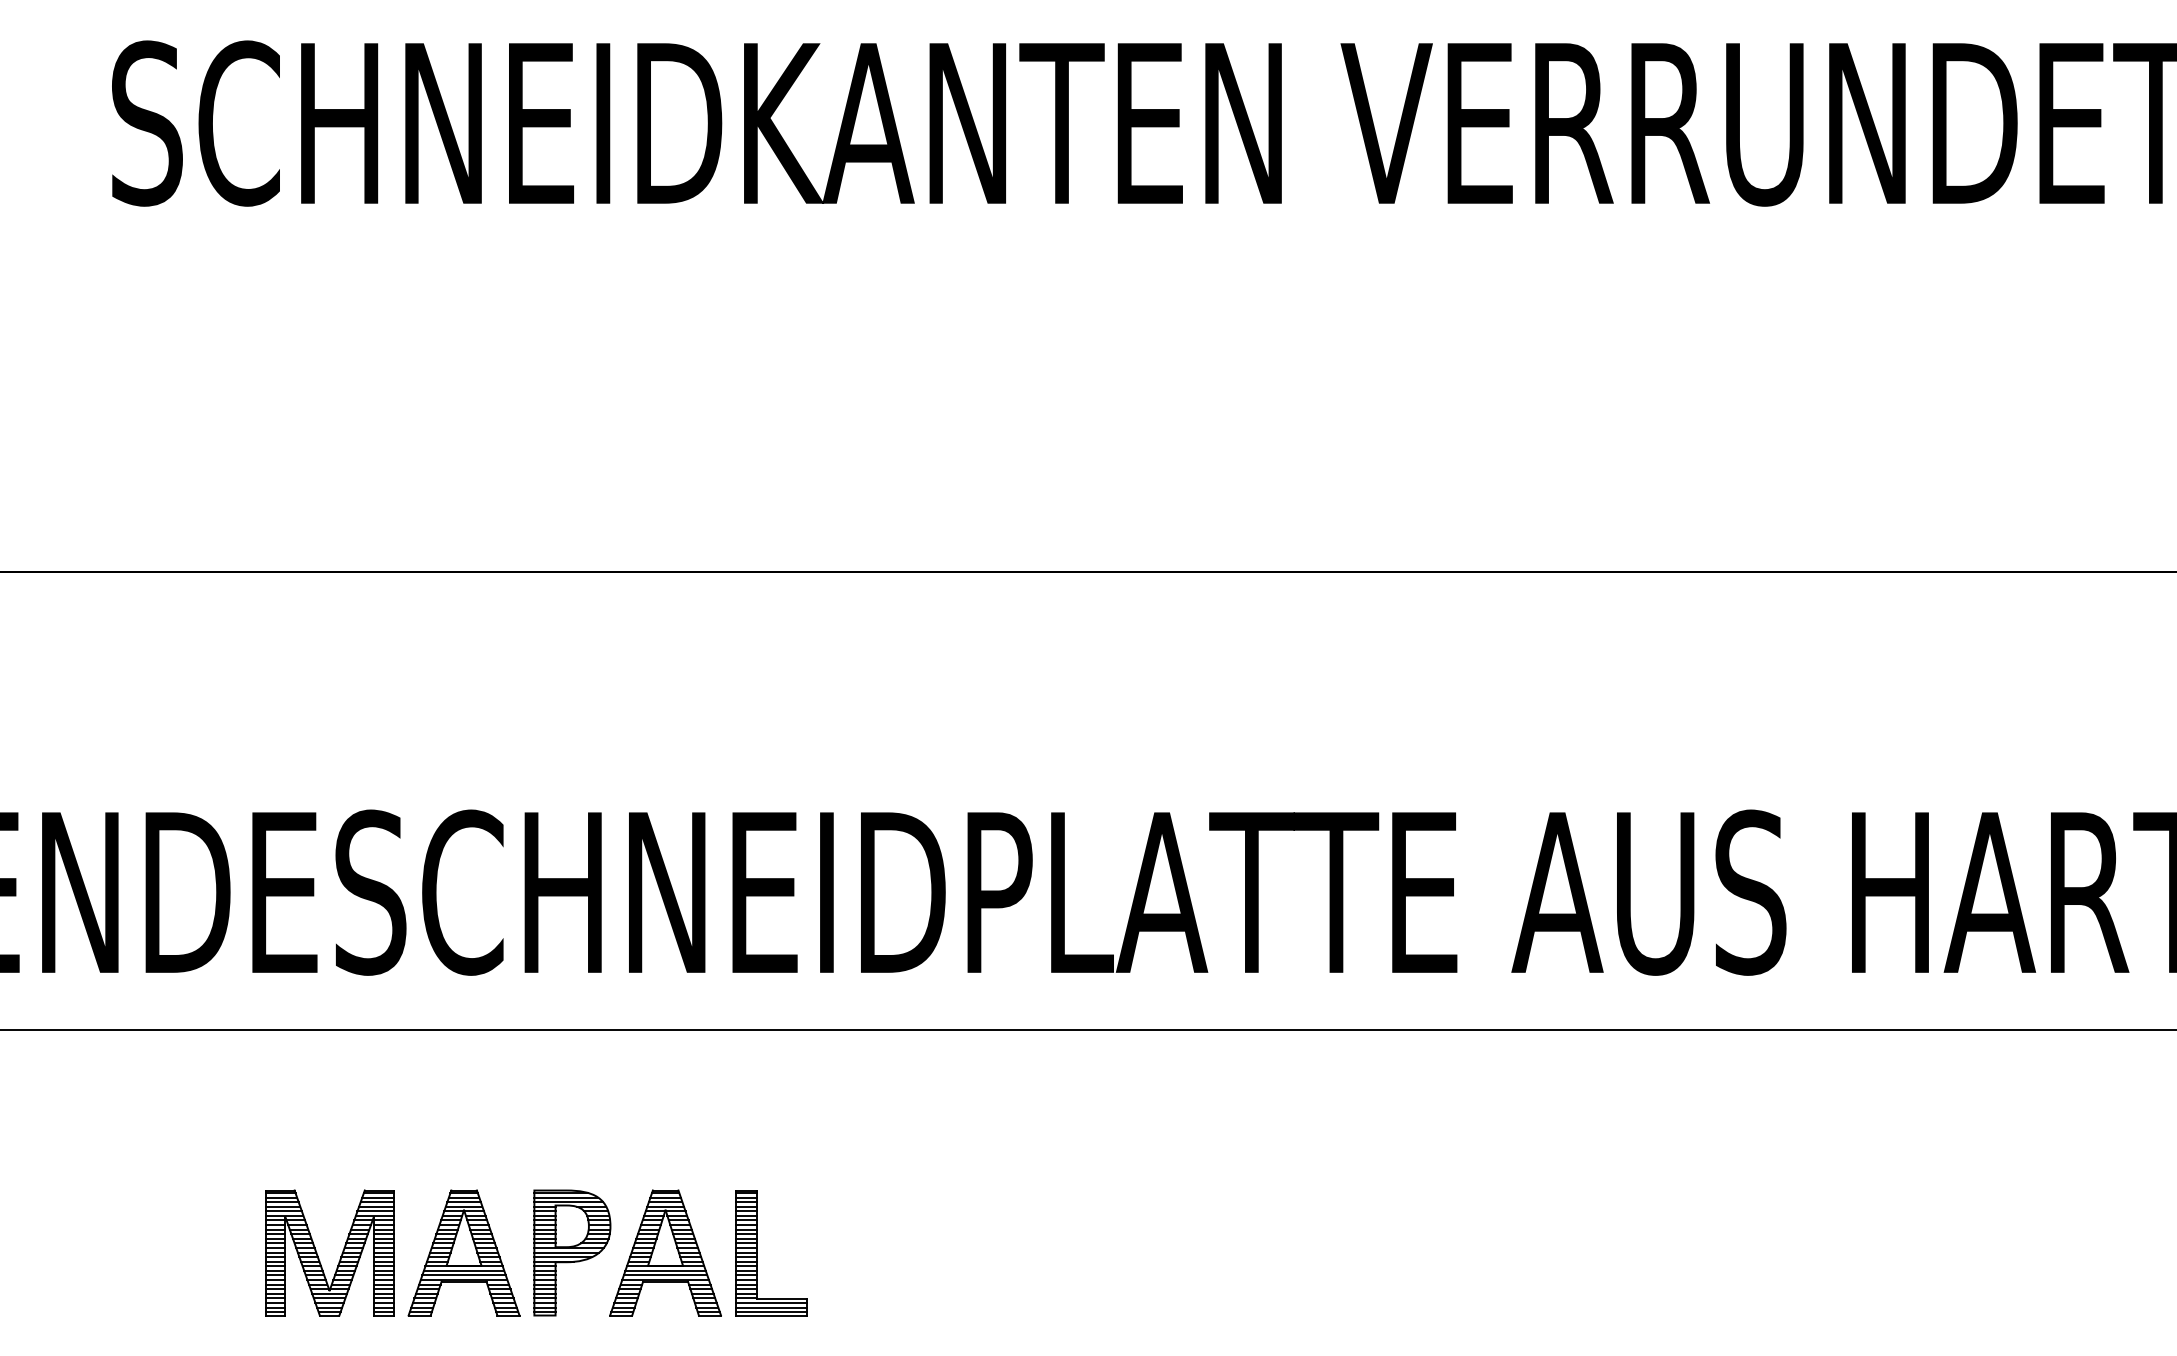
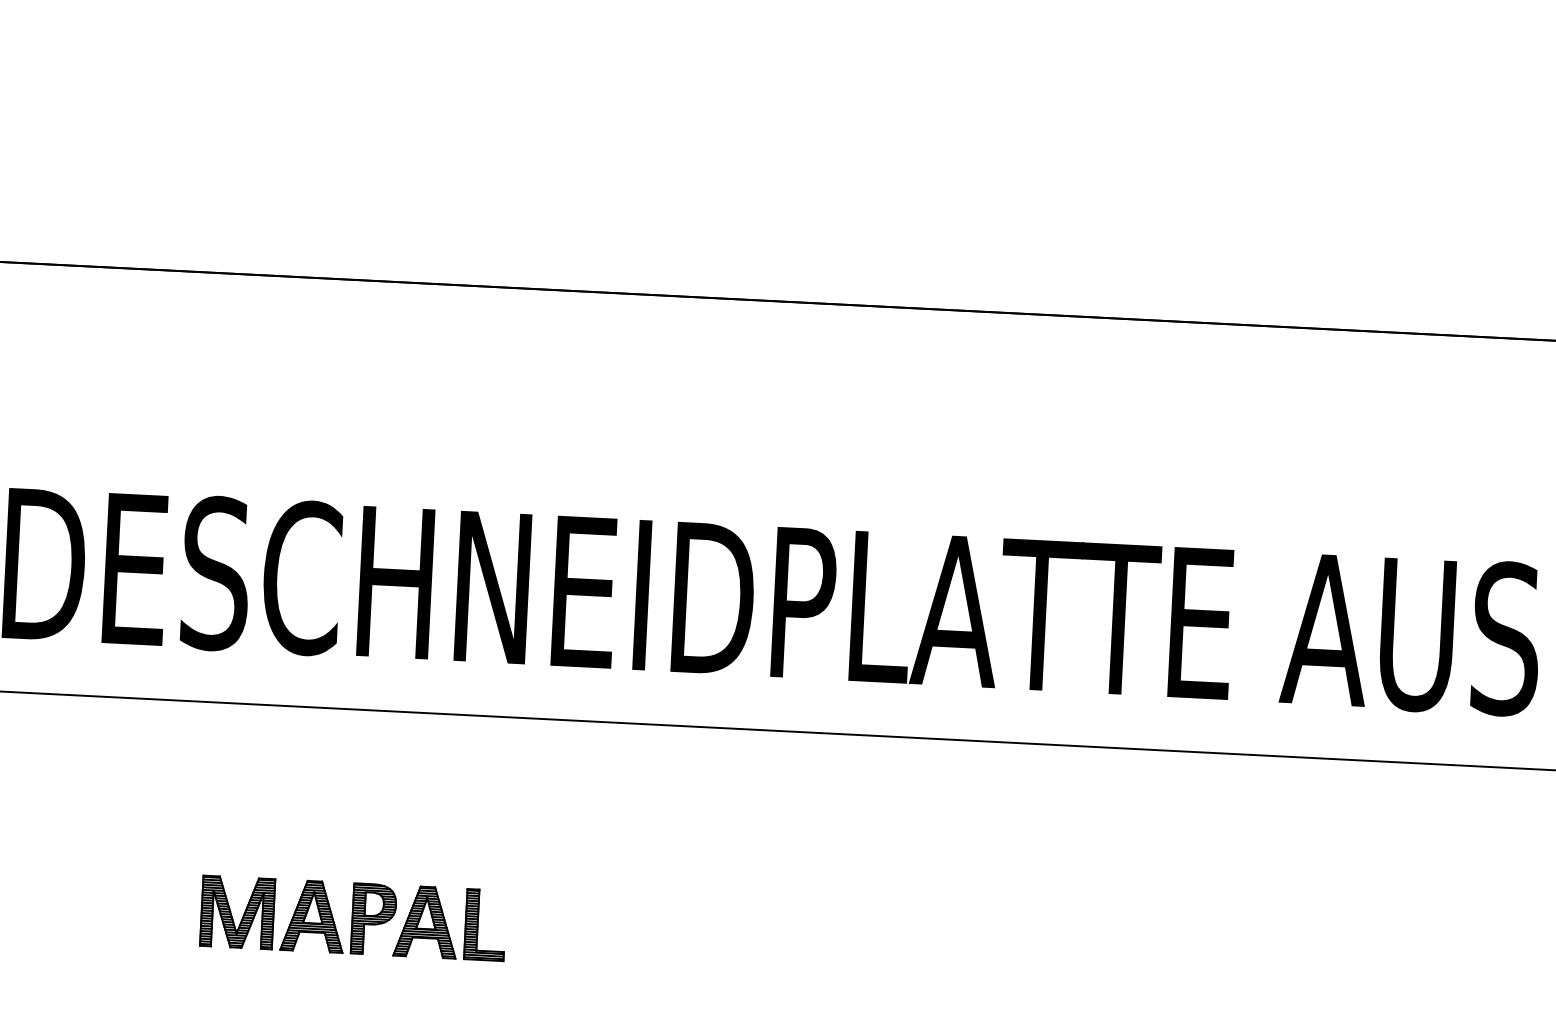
part: (536, 1252) -> (353, 917), size x0.6

